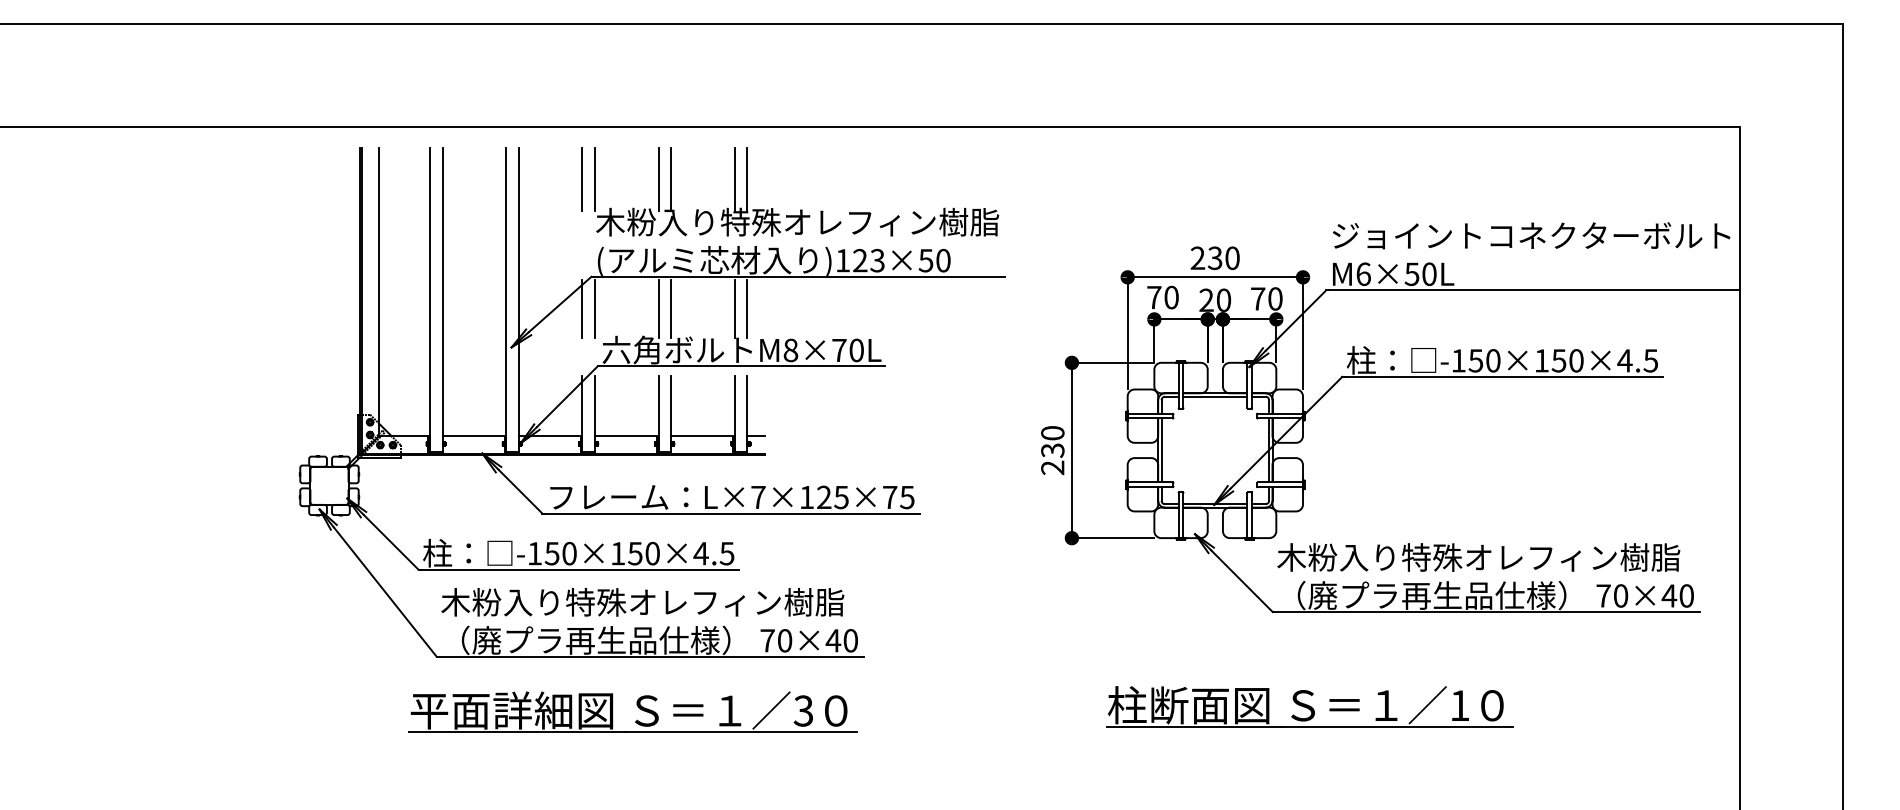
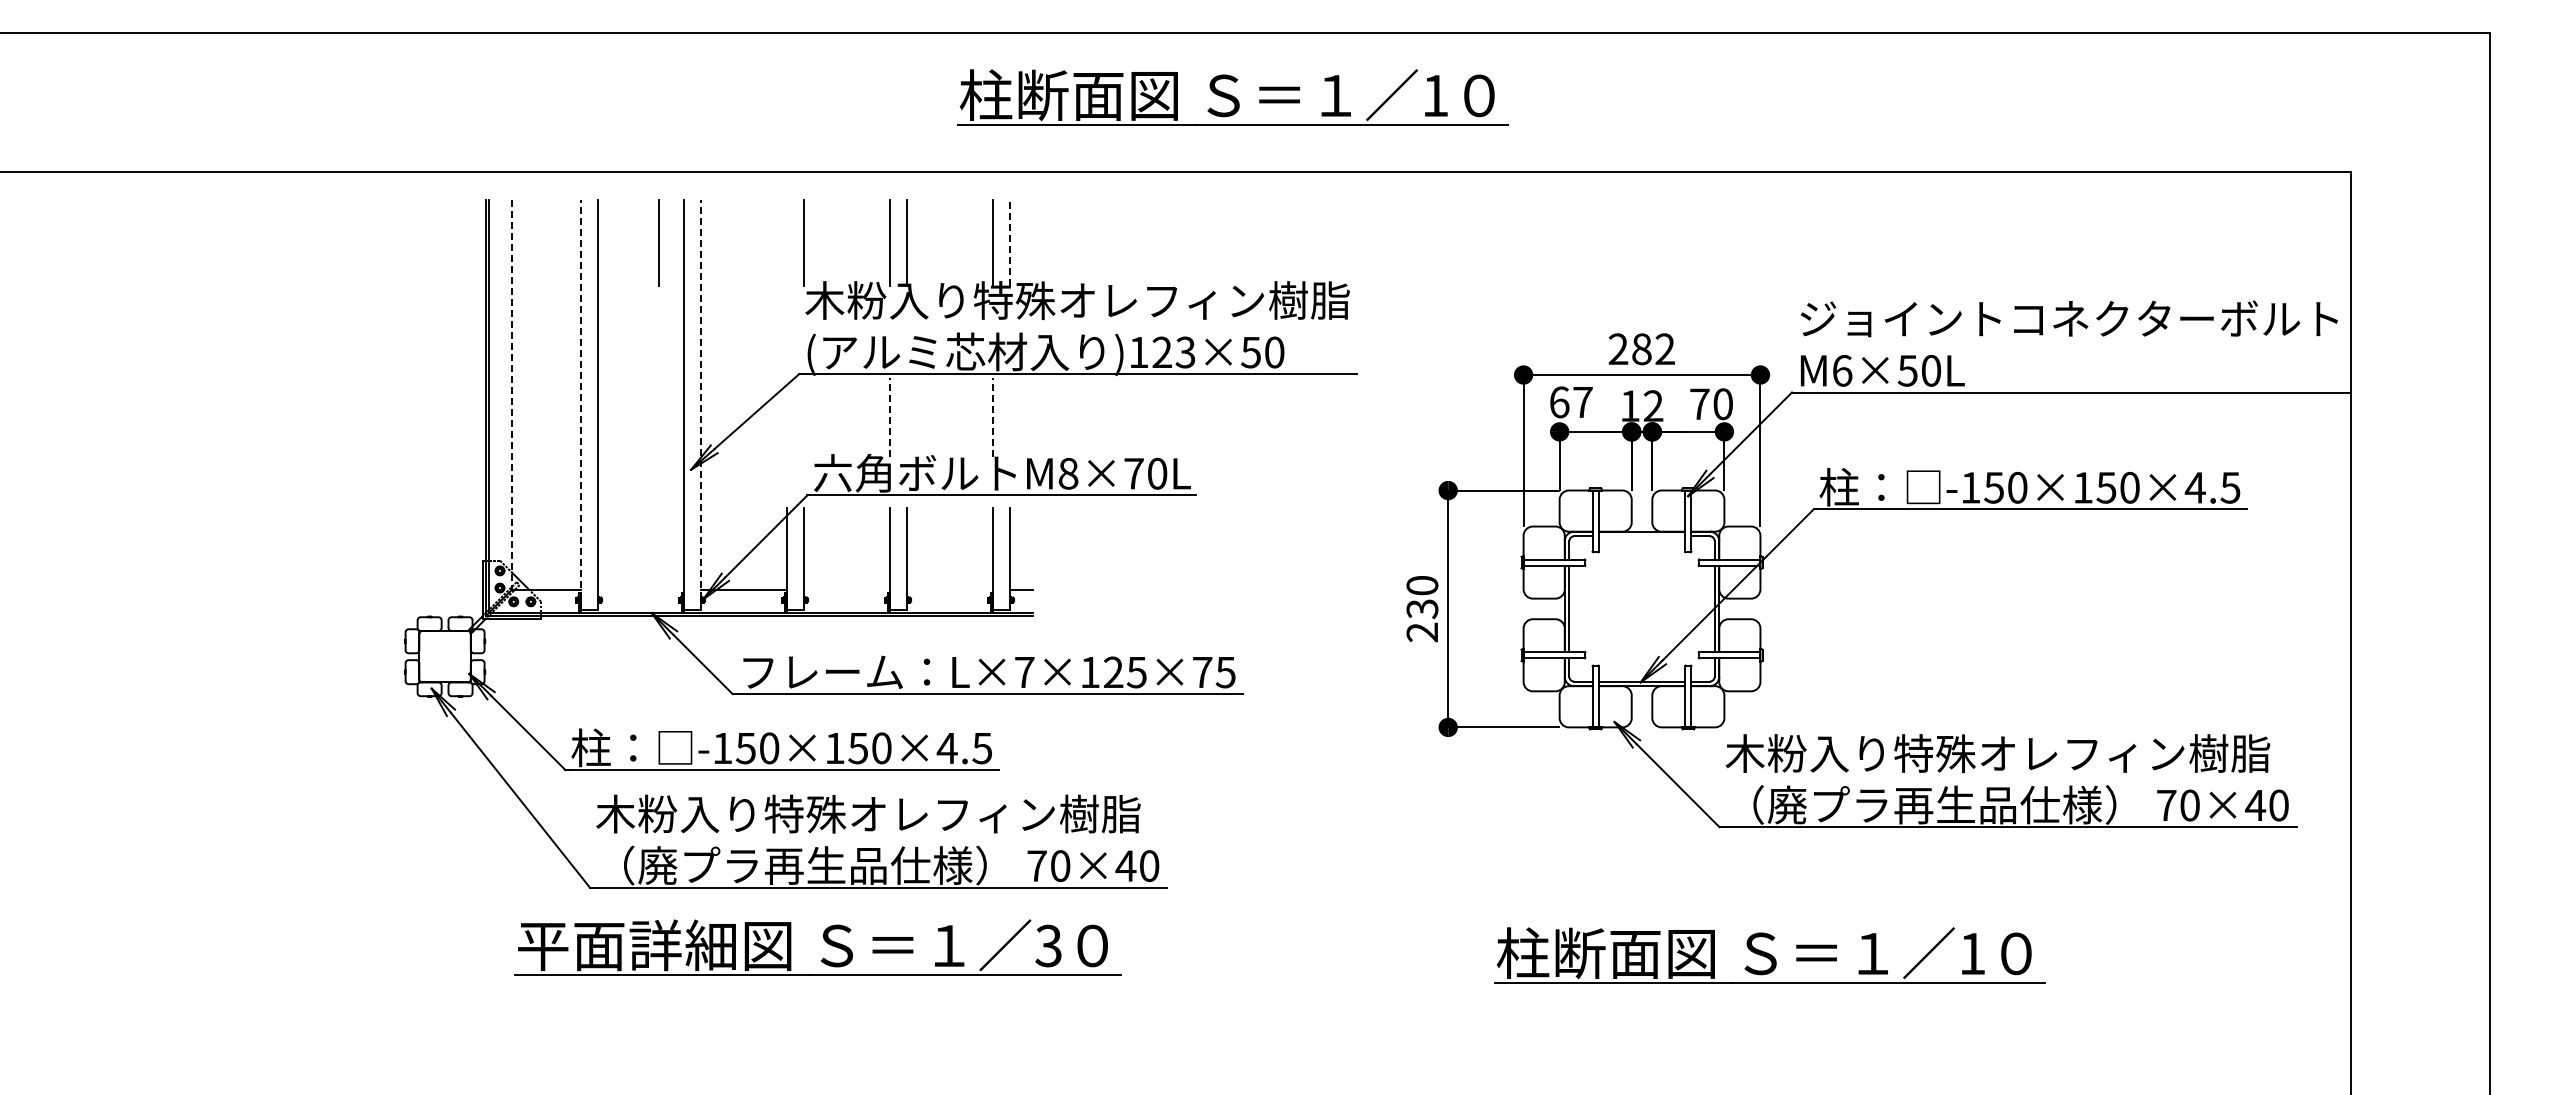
part: (912, 71) -> (1232, 97), added
line: (582, 179) -> (658, 242), moved
line: (747, 179) -> (1009, 242), solid -> dashed
text: (1223, 258) -> (1652, 349), 230 -> 282
line: (379, 292) -> (512, 395), solid -> dashed
text: (1163, 297) -> (1571, 402), 70 -> 67
line: (429, 299) -> (580, 404), solid -> dashed
line: (518, 299) -> (700, 404), solid -> dashed
text: (1214, 299) -> (1641, 405), 20 -> 12
line: (582, 308) -> (786, 417), removed
line: (594, 308) -> (803, 417), removed
line: (658, 308) -> (889, 417), solid -> dashed
line: (670, 308) -> (906, 417), removed
line: (734, 308) -> (992, 417), solid -> dashed
line: (747, 308) -> (1009, 417), removed
line: (1214, 396) -> (1641, 536), removed
line: (474, 436) -> (640, 589), removed
line: (626, 436) -> (846, 589), removed
line: (702, 436) -> (949, 589), removed
part: (637, 706) -> (824, 940), moved

